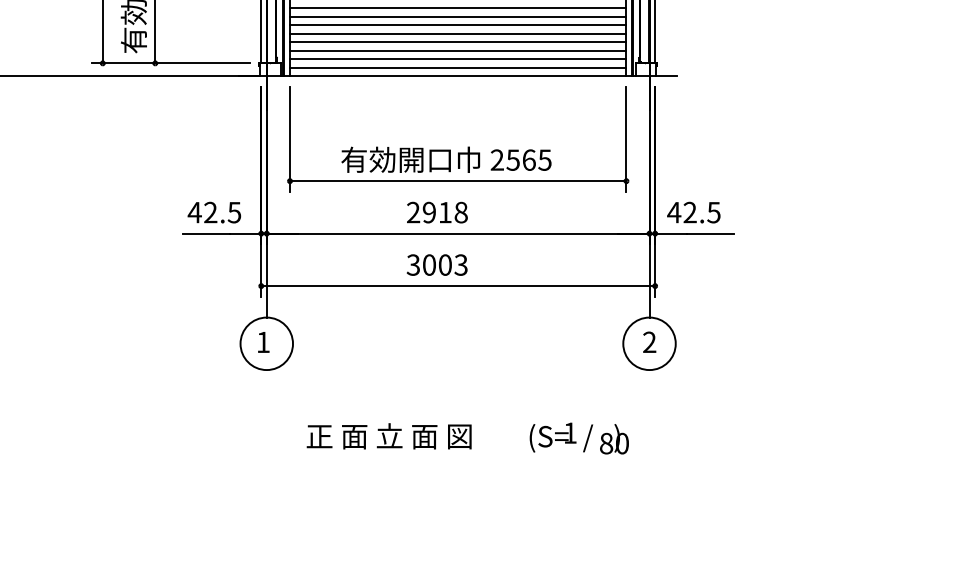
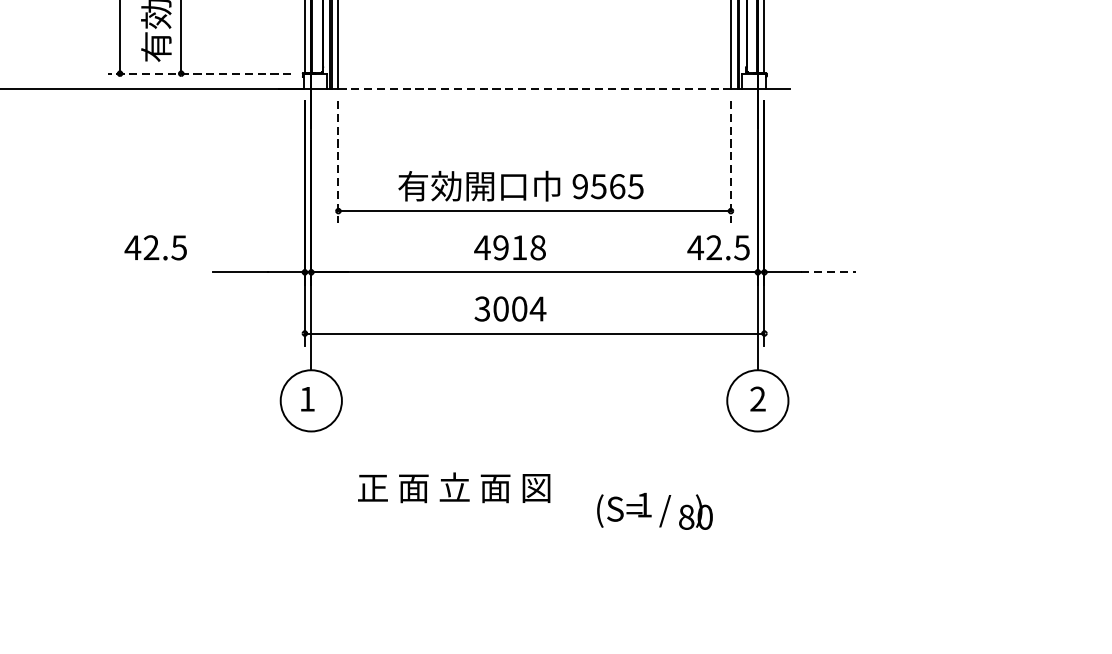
line: (458, 8) -> (535, 9), removed
line: (458, 16) -> (535, 19), removed
line: (458, 25) -> (535, 29), removed
line: (458, 33) -> (535, 38), removed
line: (458, 42) -> (535, 49), removed
line: (458, 50) -> (535, 58), removed
line: (458, 59) -> (535, 69), removed
line: (171, 63) -> (200, 73), solid -> dashed
line: (458, 67) -> (535, 78), removed
line: (458, 76) -> (535, 89), solid -> dashed
line: (290, 139) -> (339, 162), solid -> dashed
line: (626, 139) -> (730, 162), solid -> dashed
text: (496, 159) -> (579, 185), 2565 -> 9565
text: (214, 212) -> (155, 247), moved
text: (413, 212) -> (482, 247), 2918 -> 4918
text: (693, 212) -> (718, 247), moved
line: (710, 233) -> (828, 272), solid -> dashed
text: (461, 264) -> (538, 308), 3003 -> 3004
text: (388, 436) -> (453, 487), moved
text: (578, 438) -> (653, 511), moved

